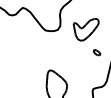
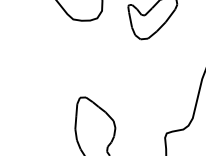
part: (97, 52) -> (174, 62), removed

